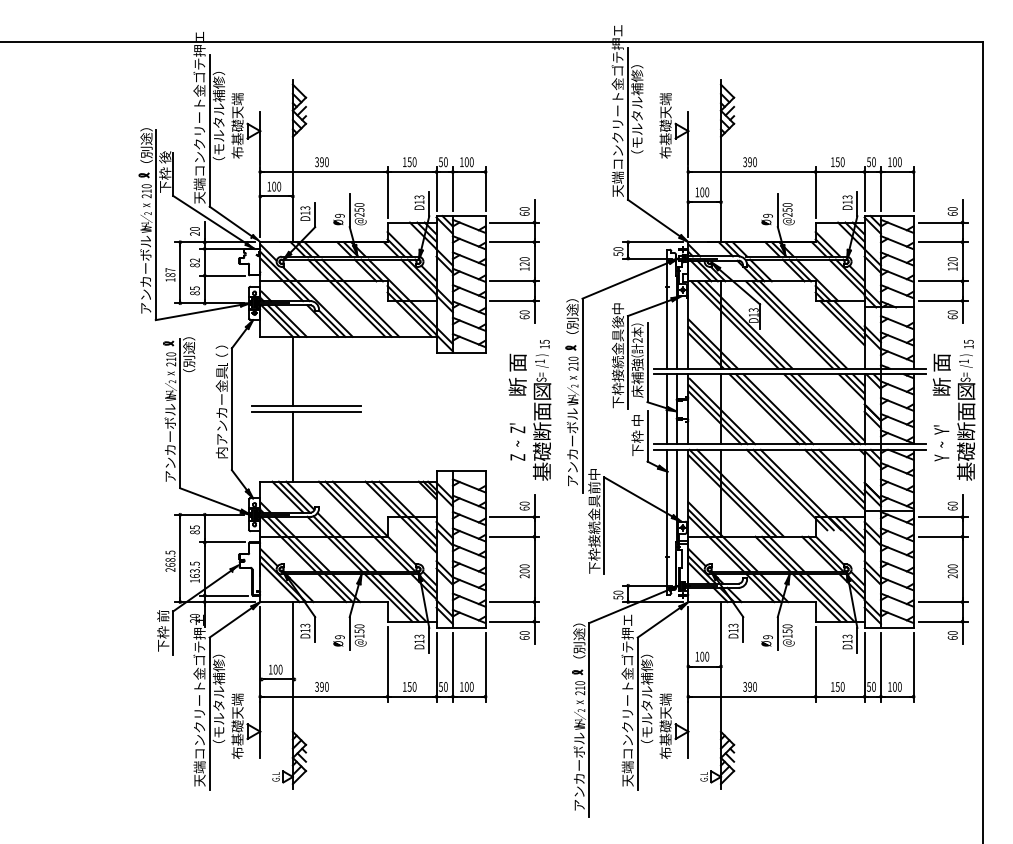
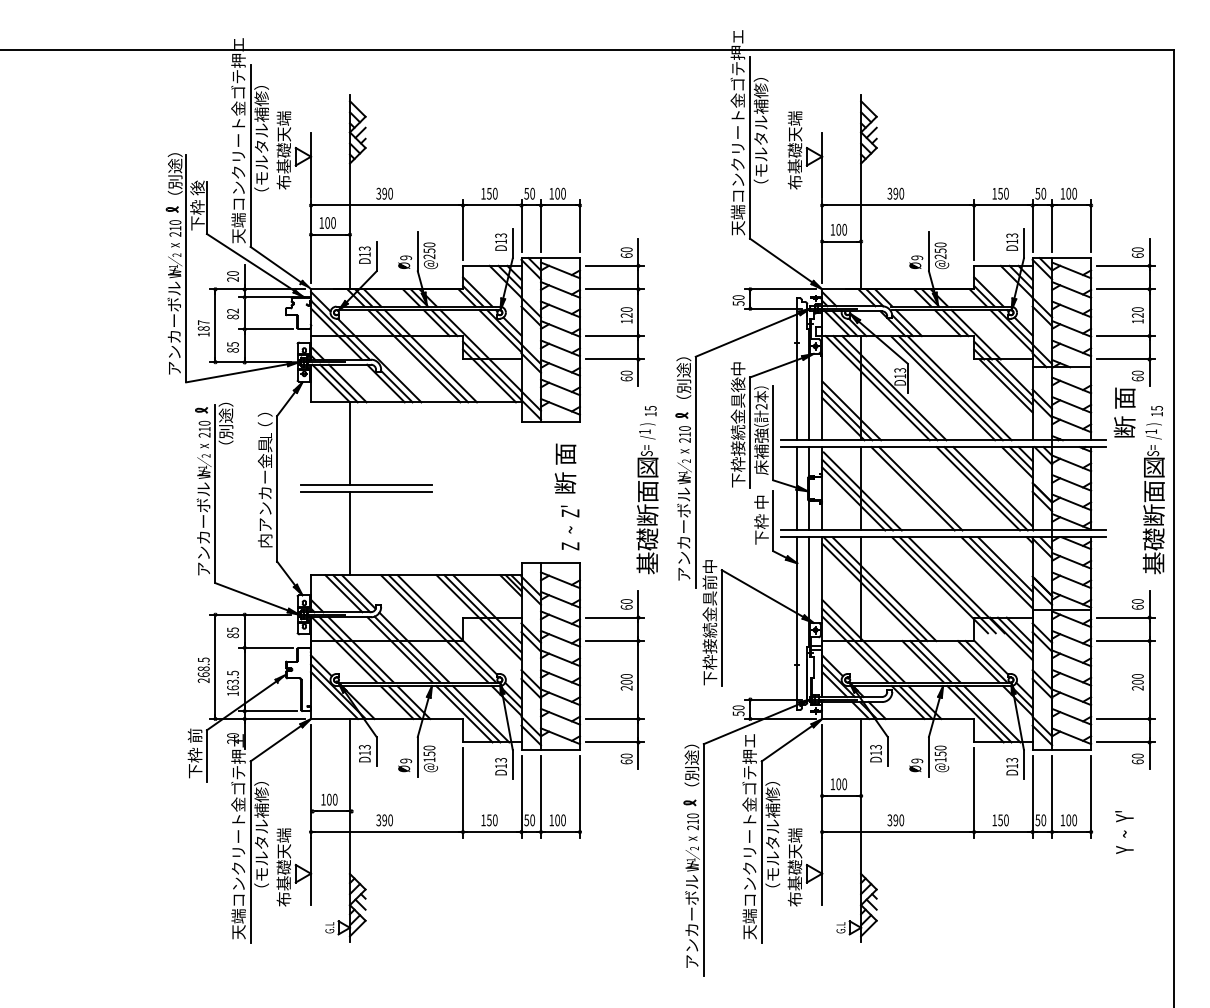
text: (517, 374) -> (565, 468), moved
text: (941, 374) -> (1124, 412), moved
line: (778, 409) -> (929, 488), removed
text: (517, 441) -> (570, 527), moved
text: (941, 443) -> (1124, 832), moved

